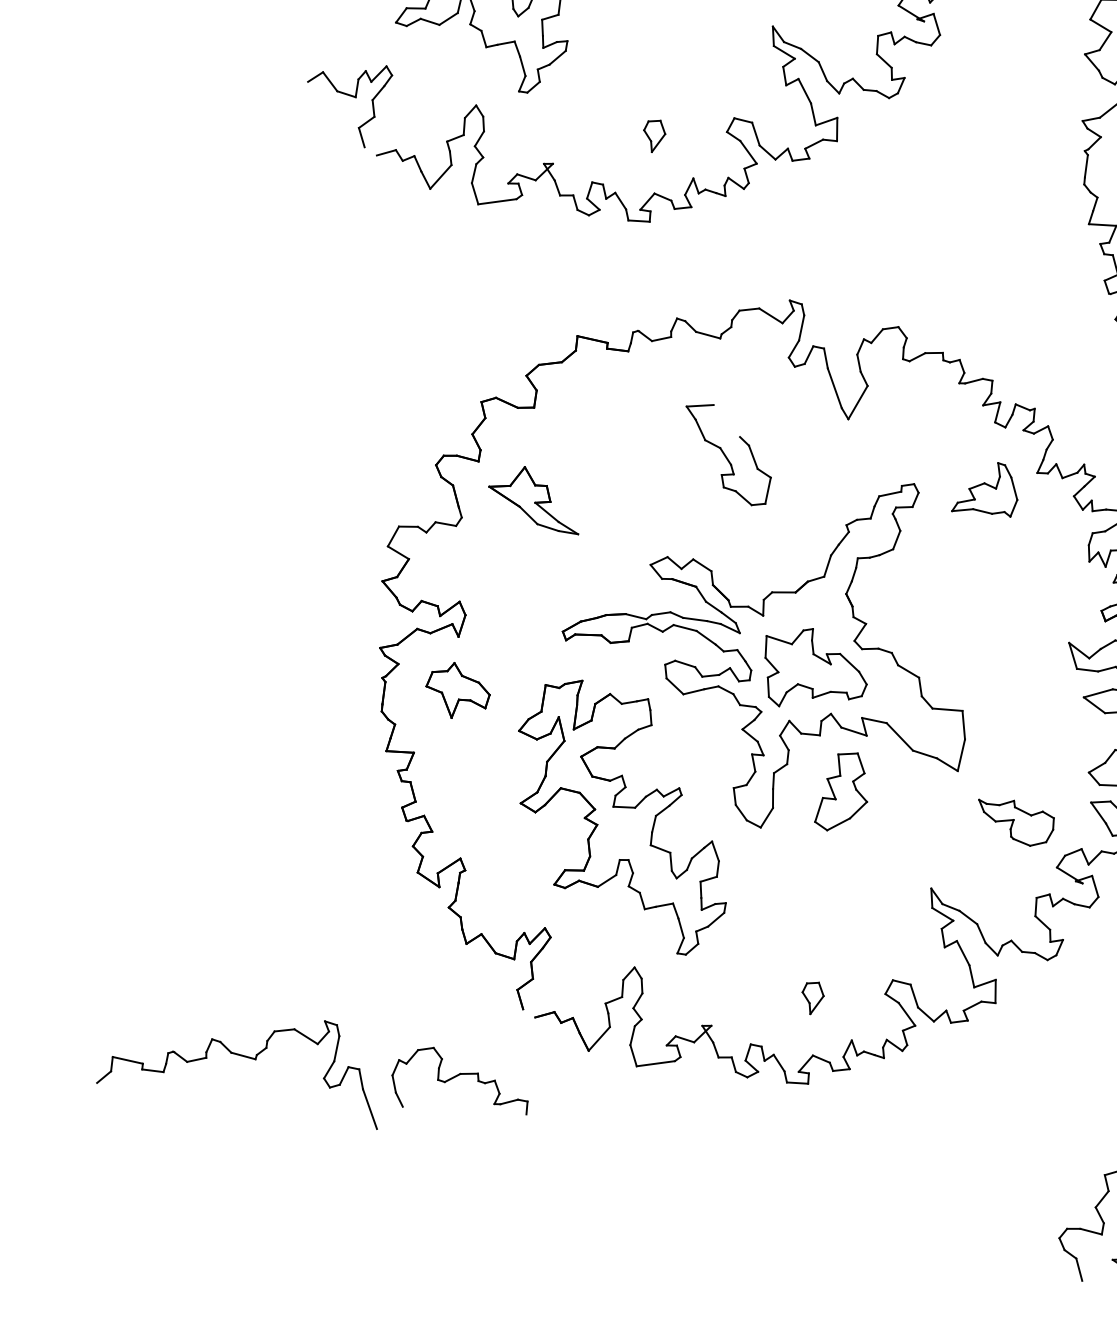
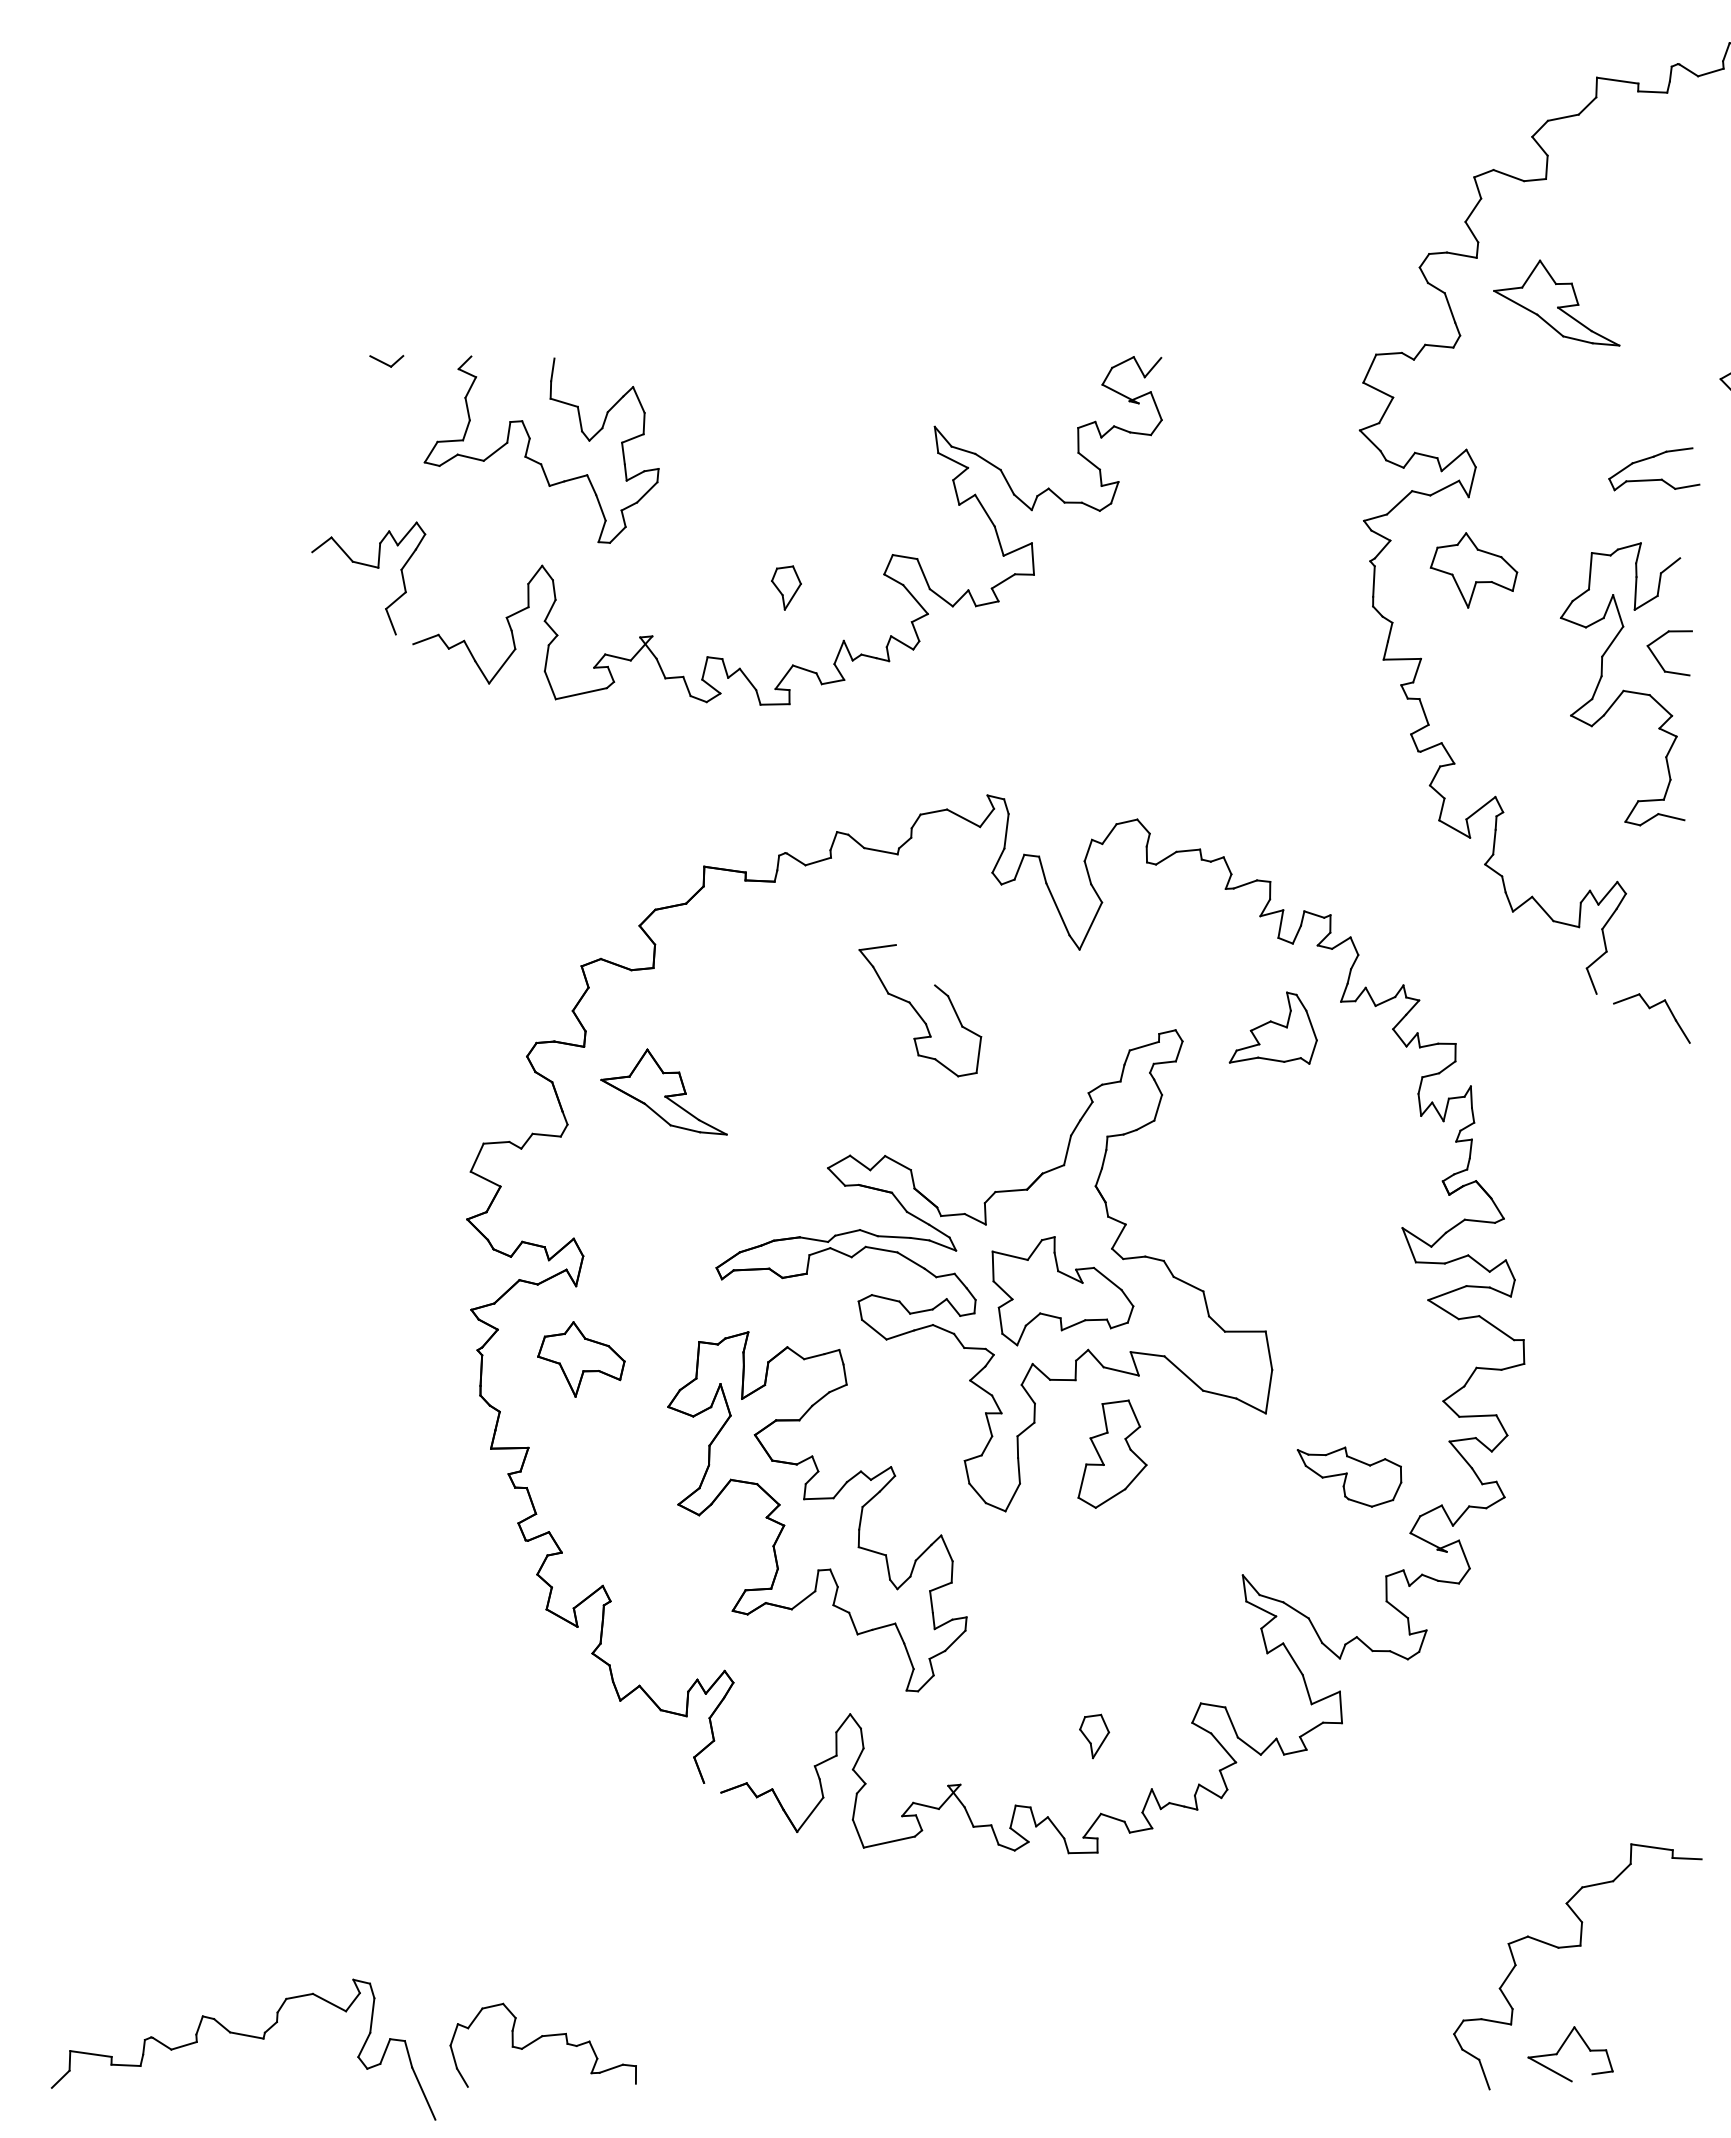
part: (323, 1077) -> (357, 2056), moved

